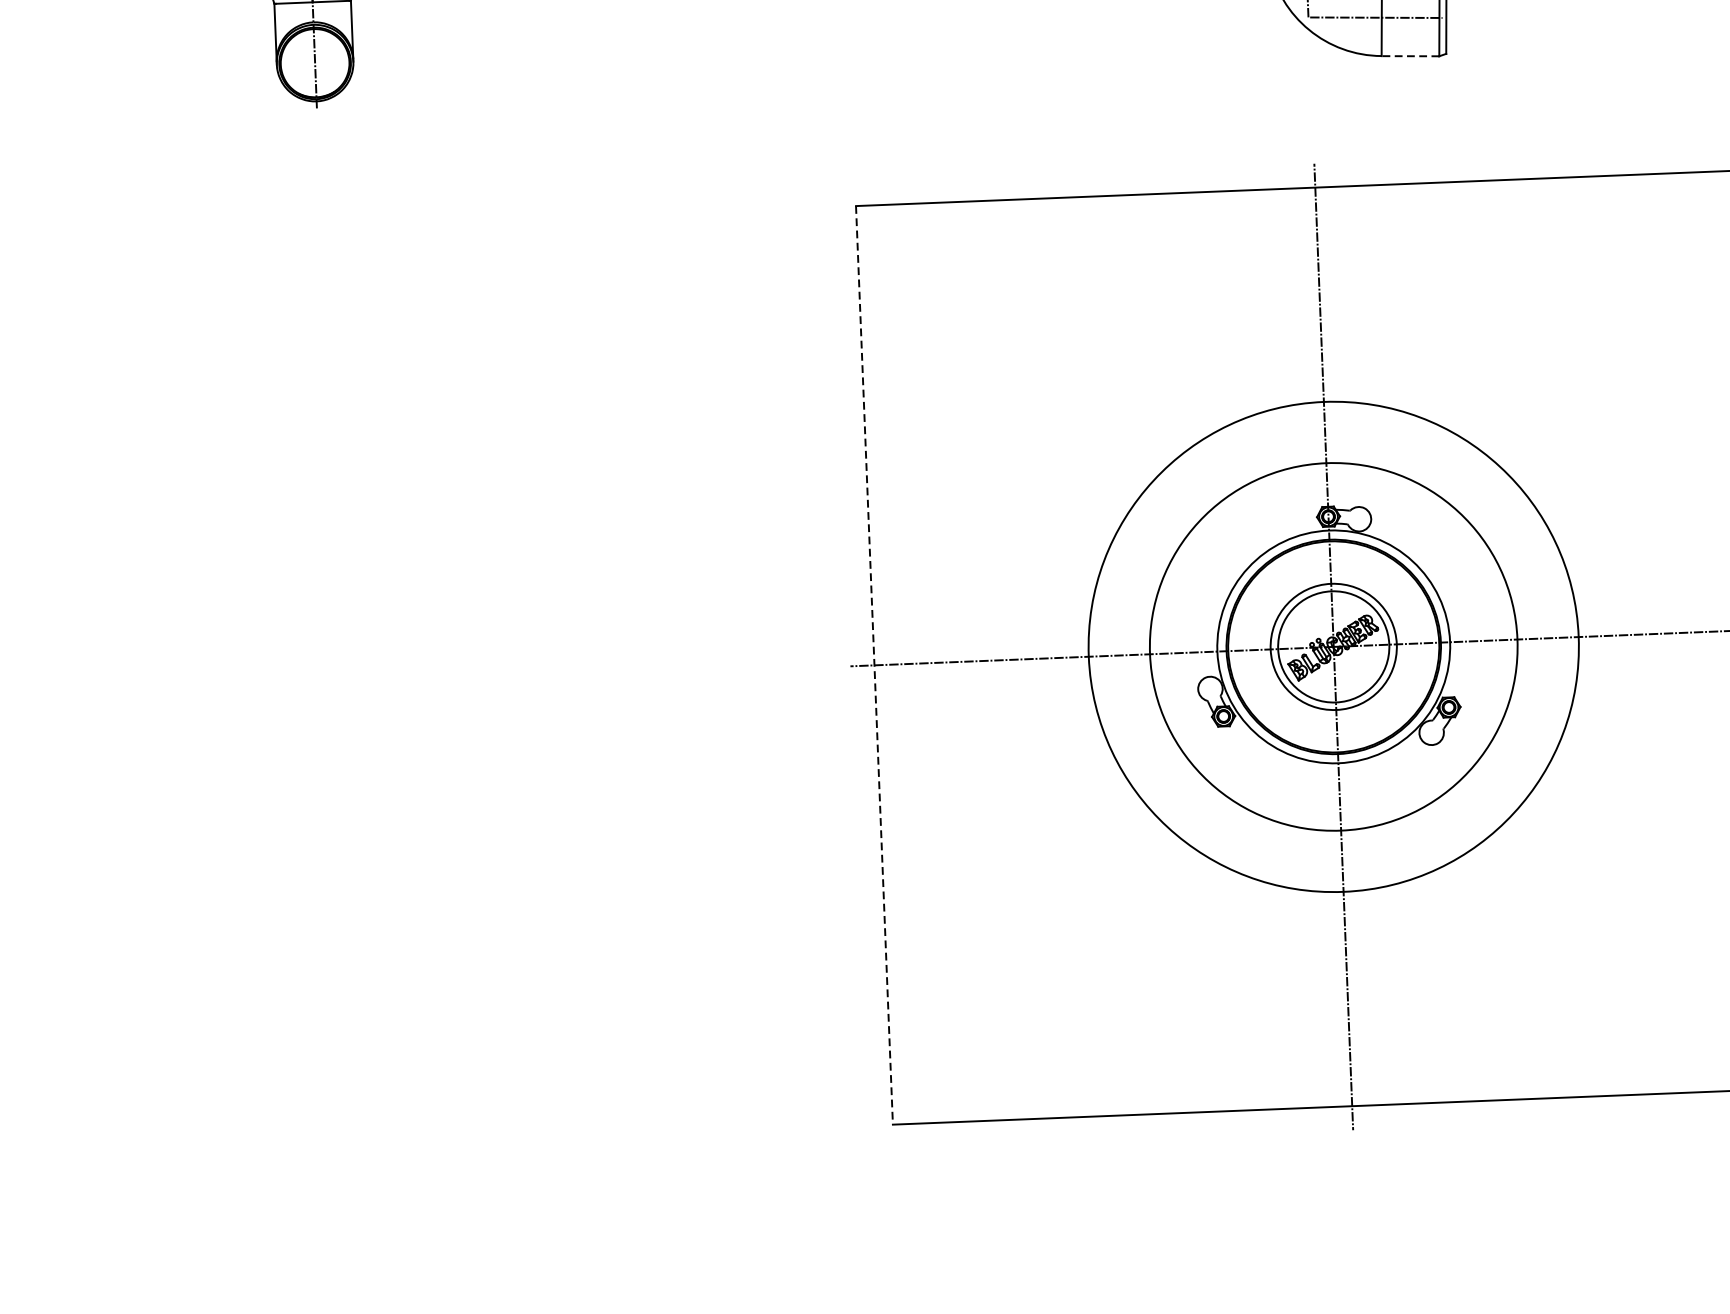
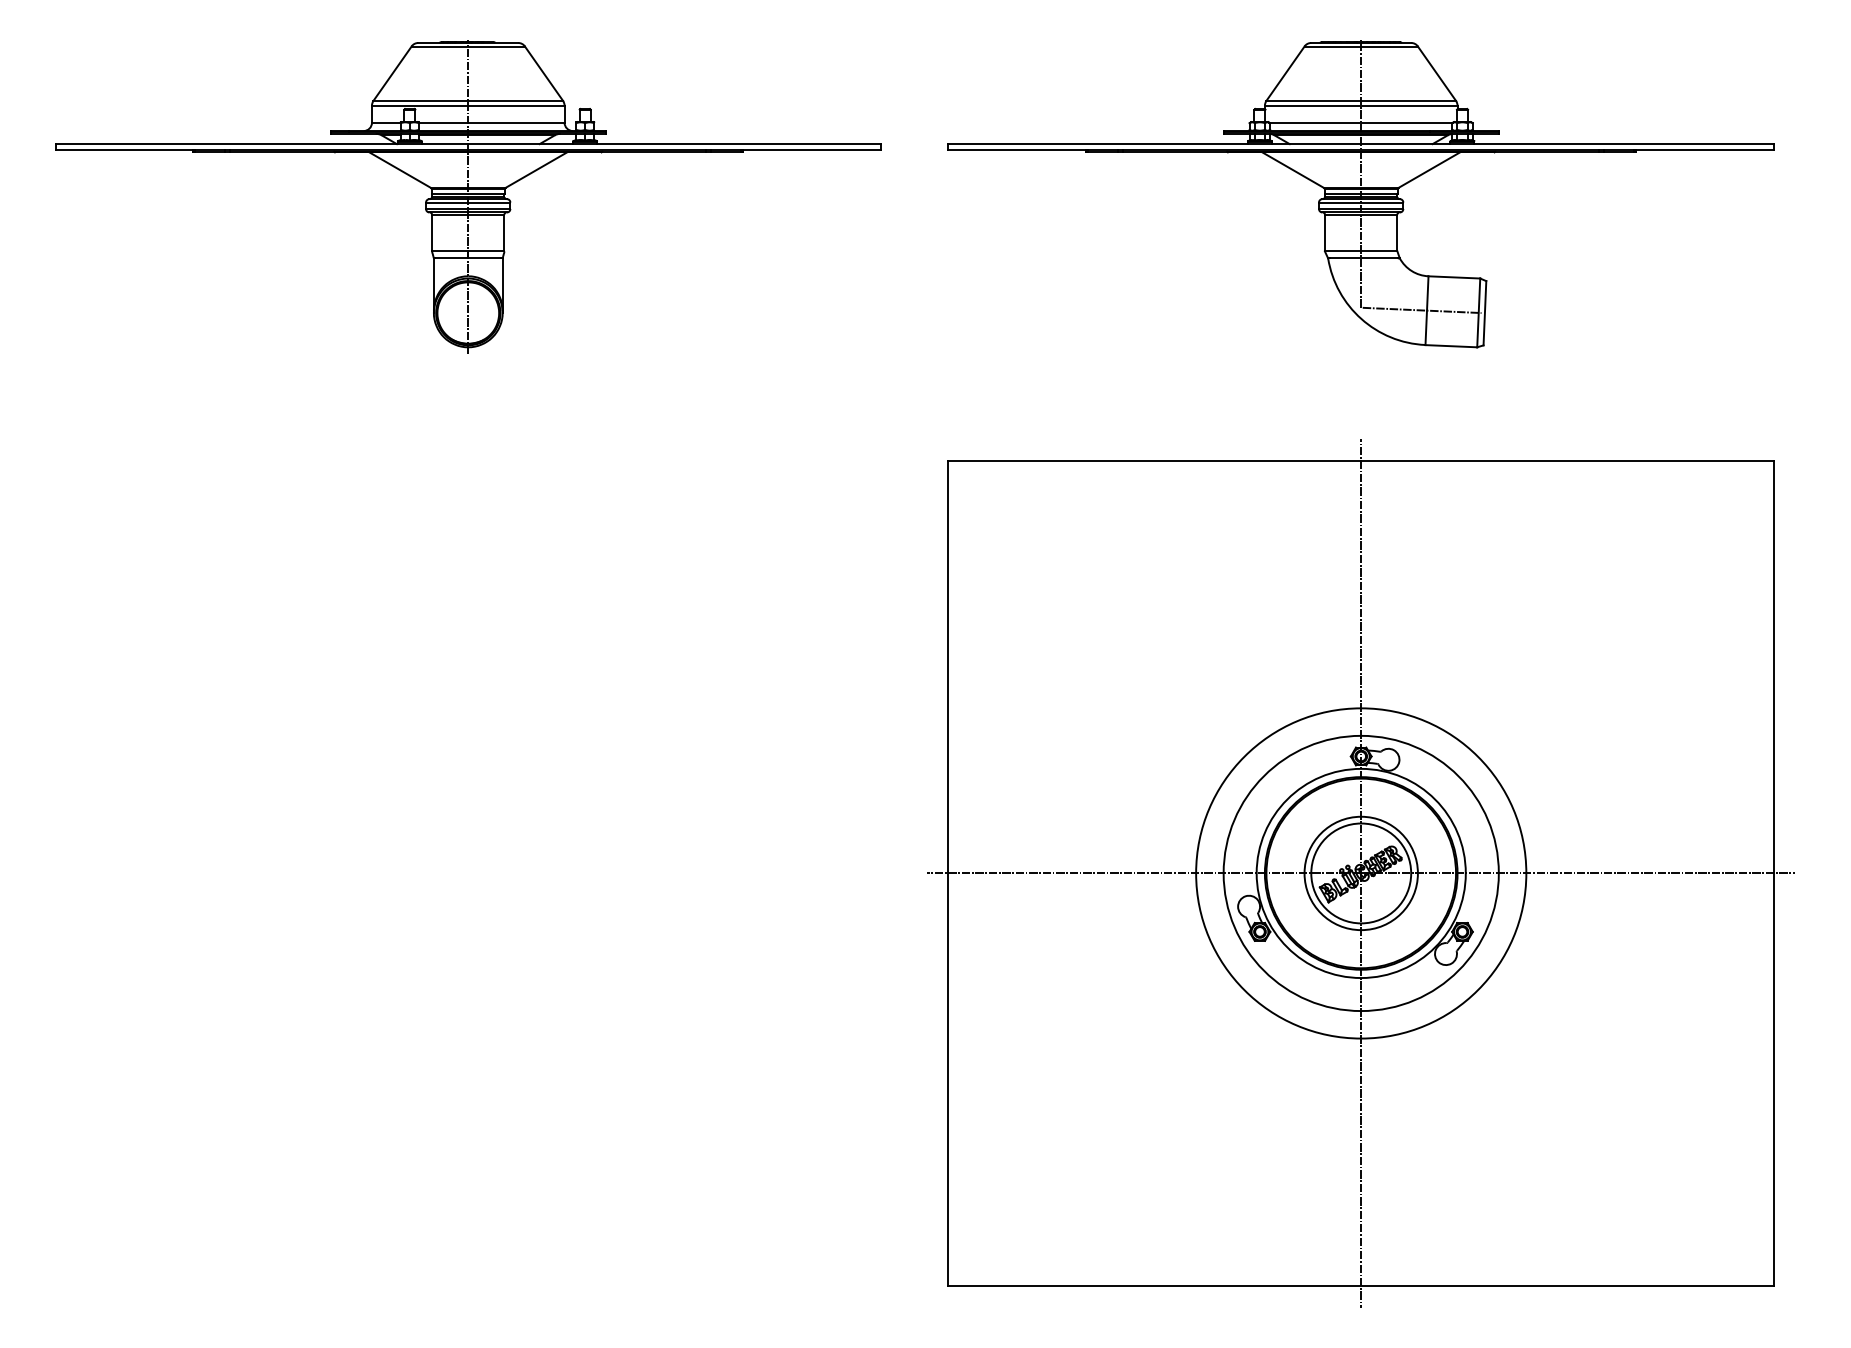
line: (1410, 56) -> (1451, 346), dashed -> solid
circle: (1332, 646) -> (1360, 873), size x0.62
line: (874, 665) -> (948, 873), dashed -> solid

